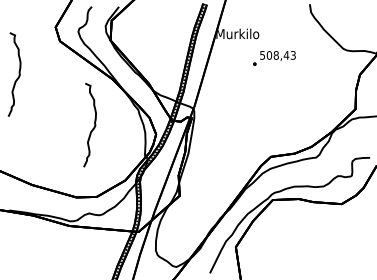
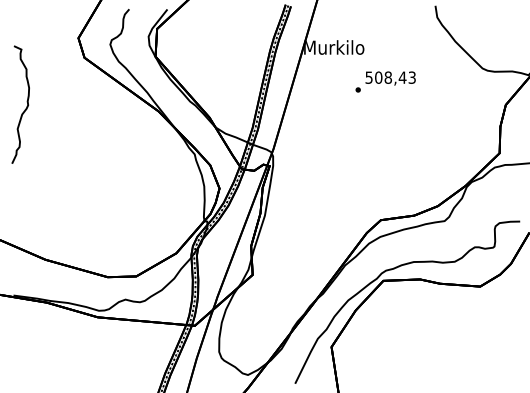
curve: (94, 126) -> (132, 177), removed

